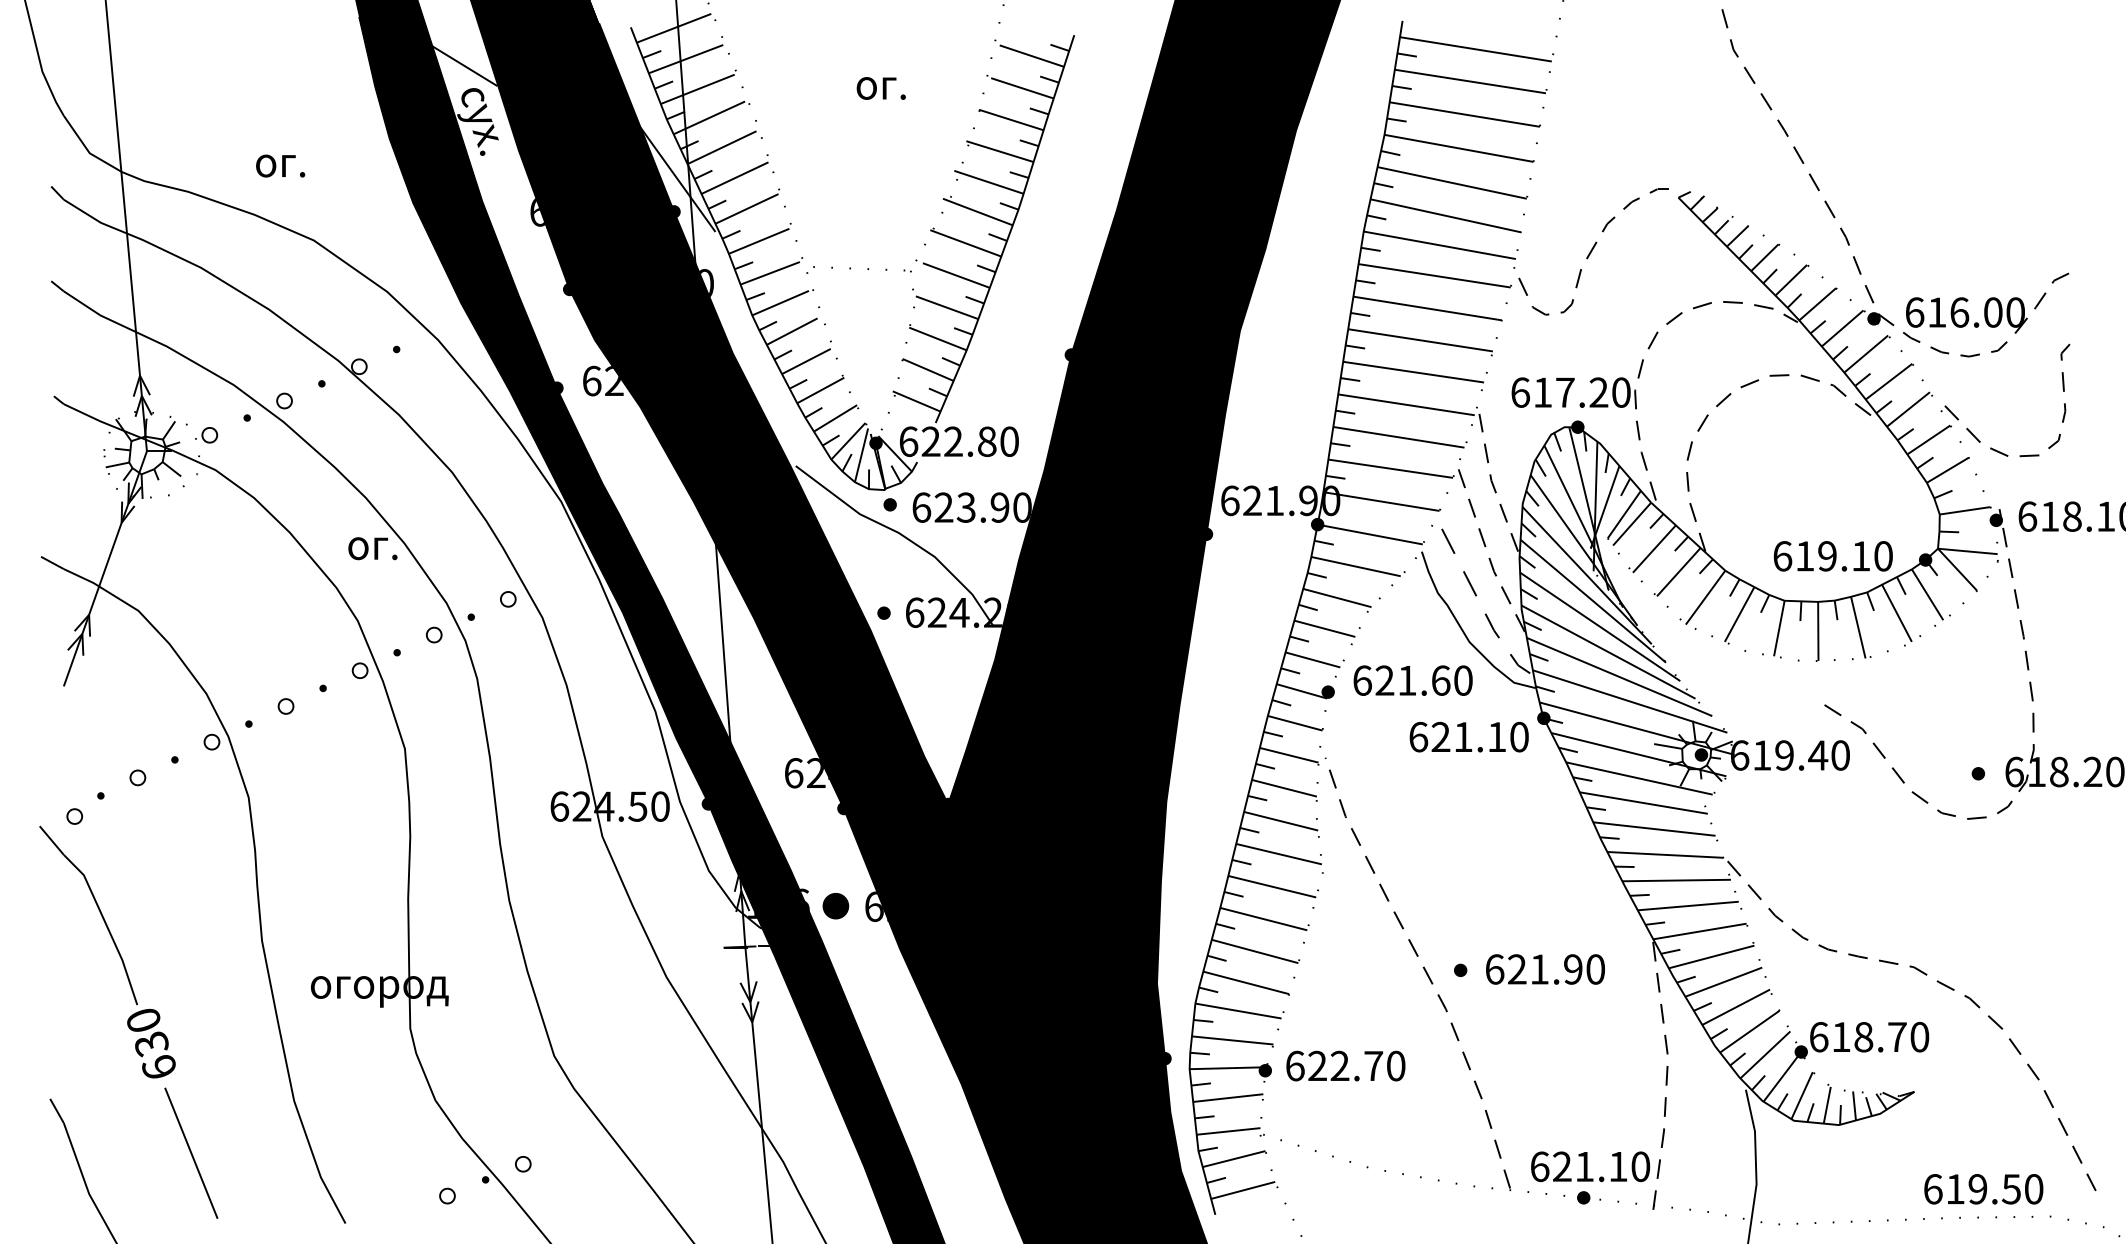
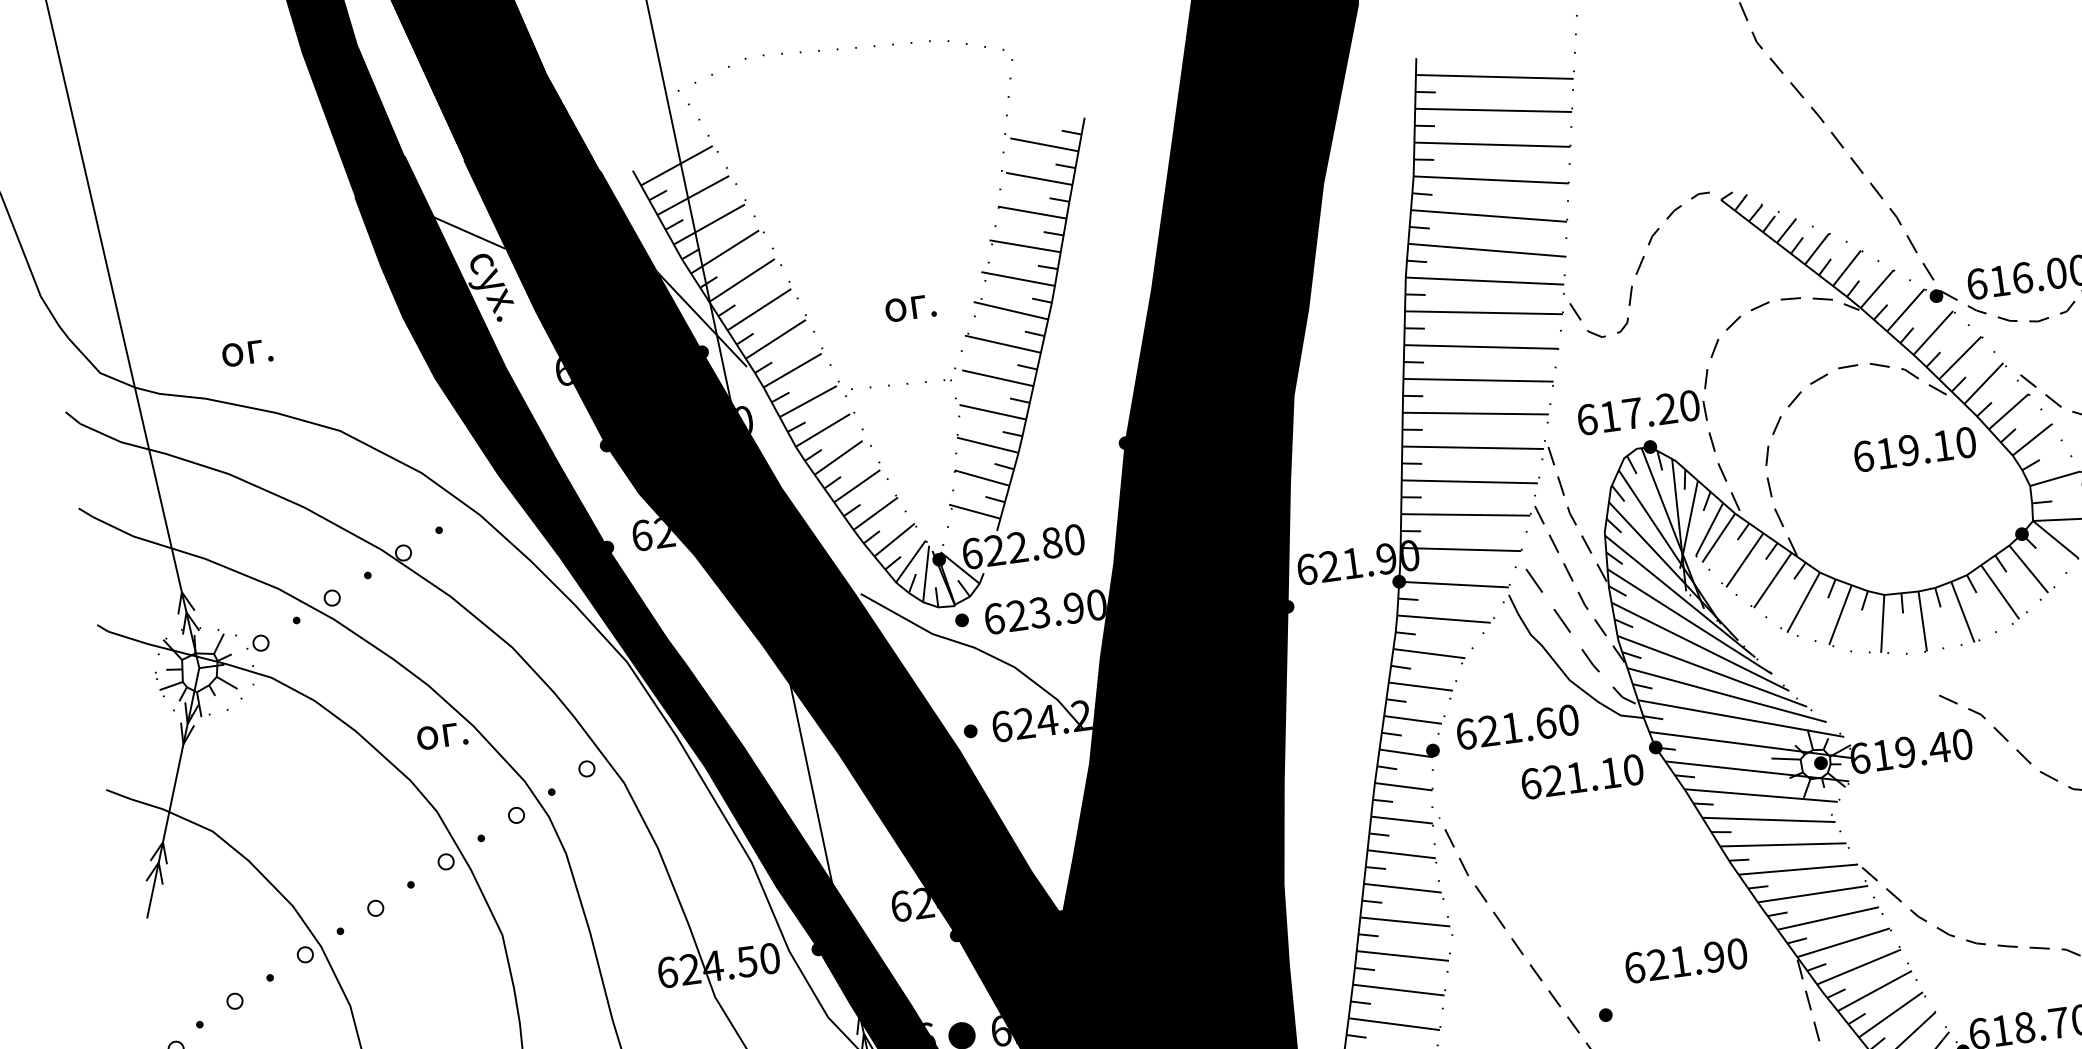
text: (880, 88) -> (909, 308), moved
text: (280, 165) -> (247, 352), moved
text: (1832, 556) -> (1914, 449), moved
text: (1545, 969) -> (1686, 960), moved

